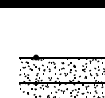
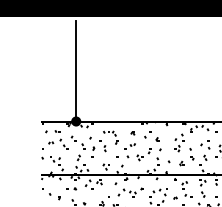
line: (36, 33) -> (77, 70), added

